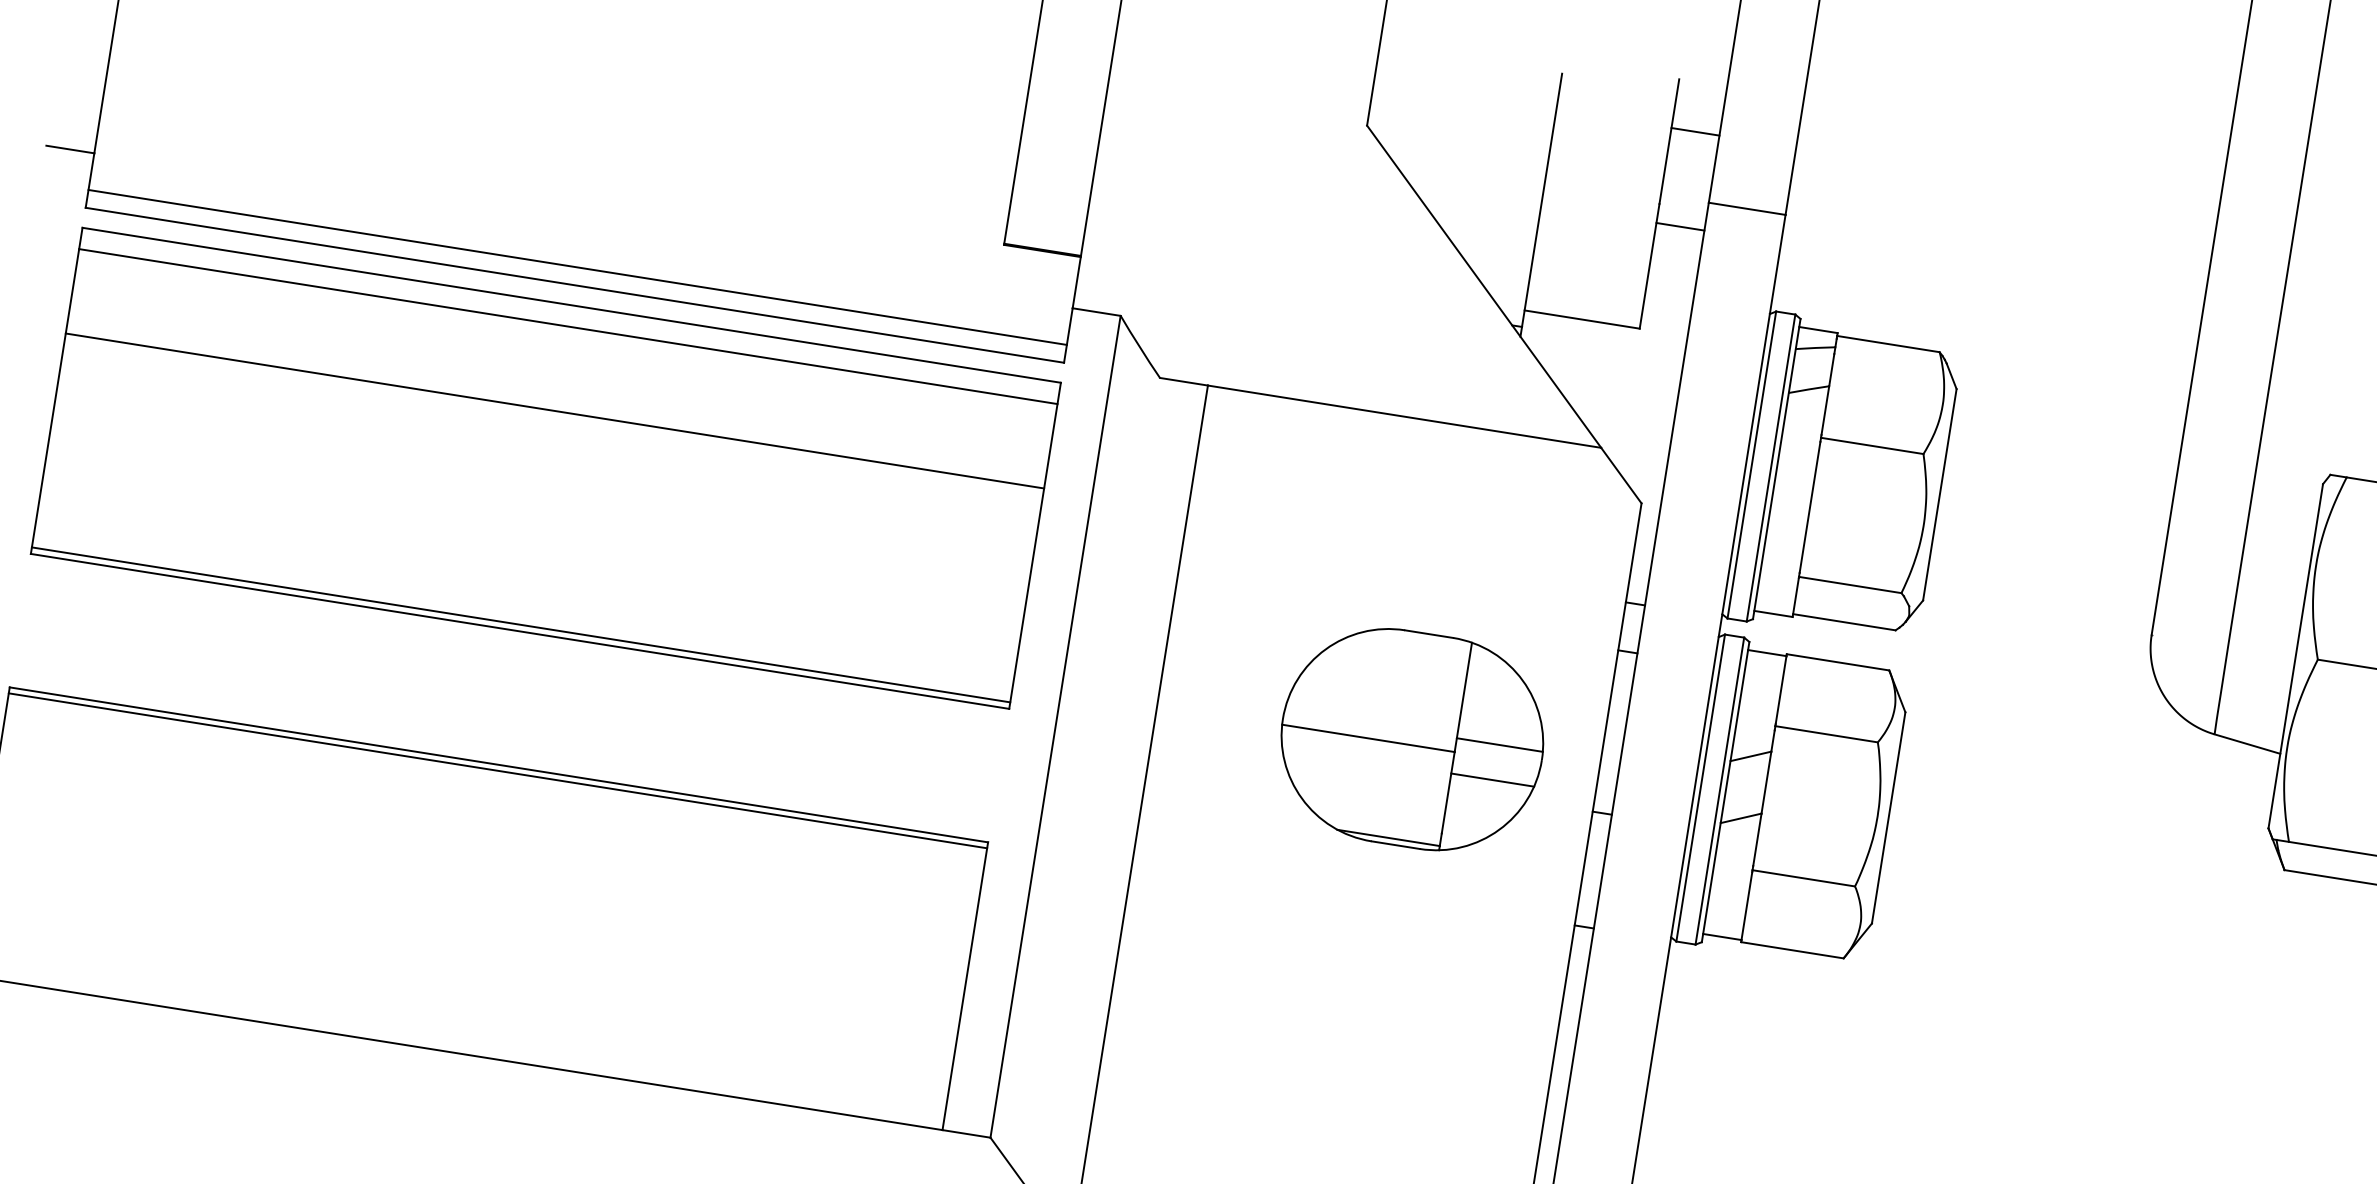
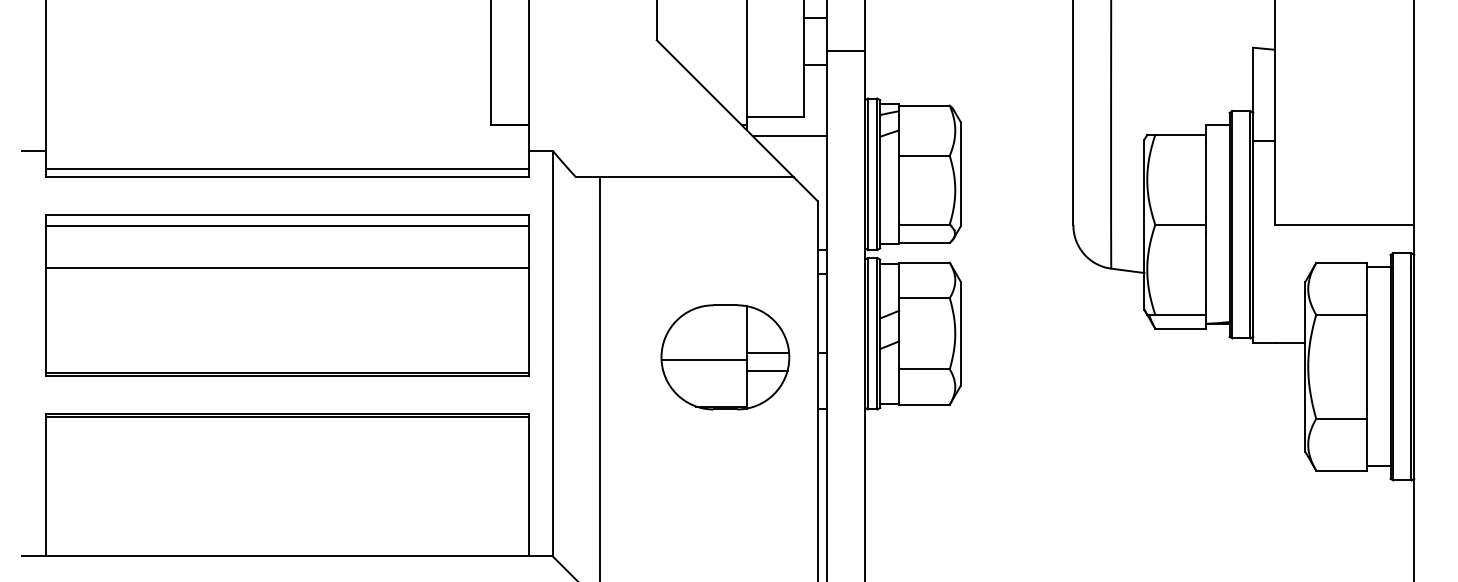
line: (1605, 363) -> (789, 136), added
part: (546, 467) -> (287, 295), moved
part: (1412, 739) -> (725, 357), moved

